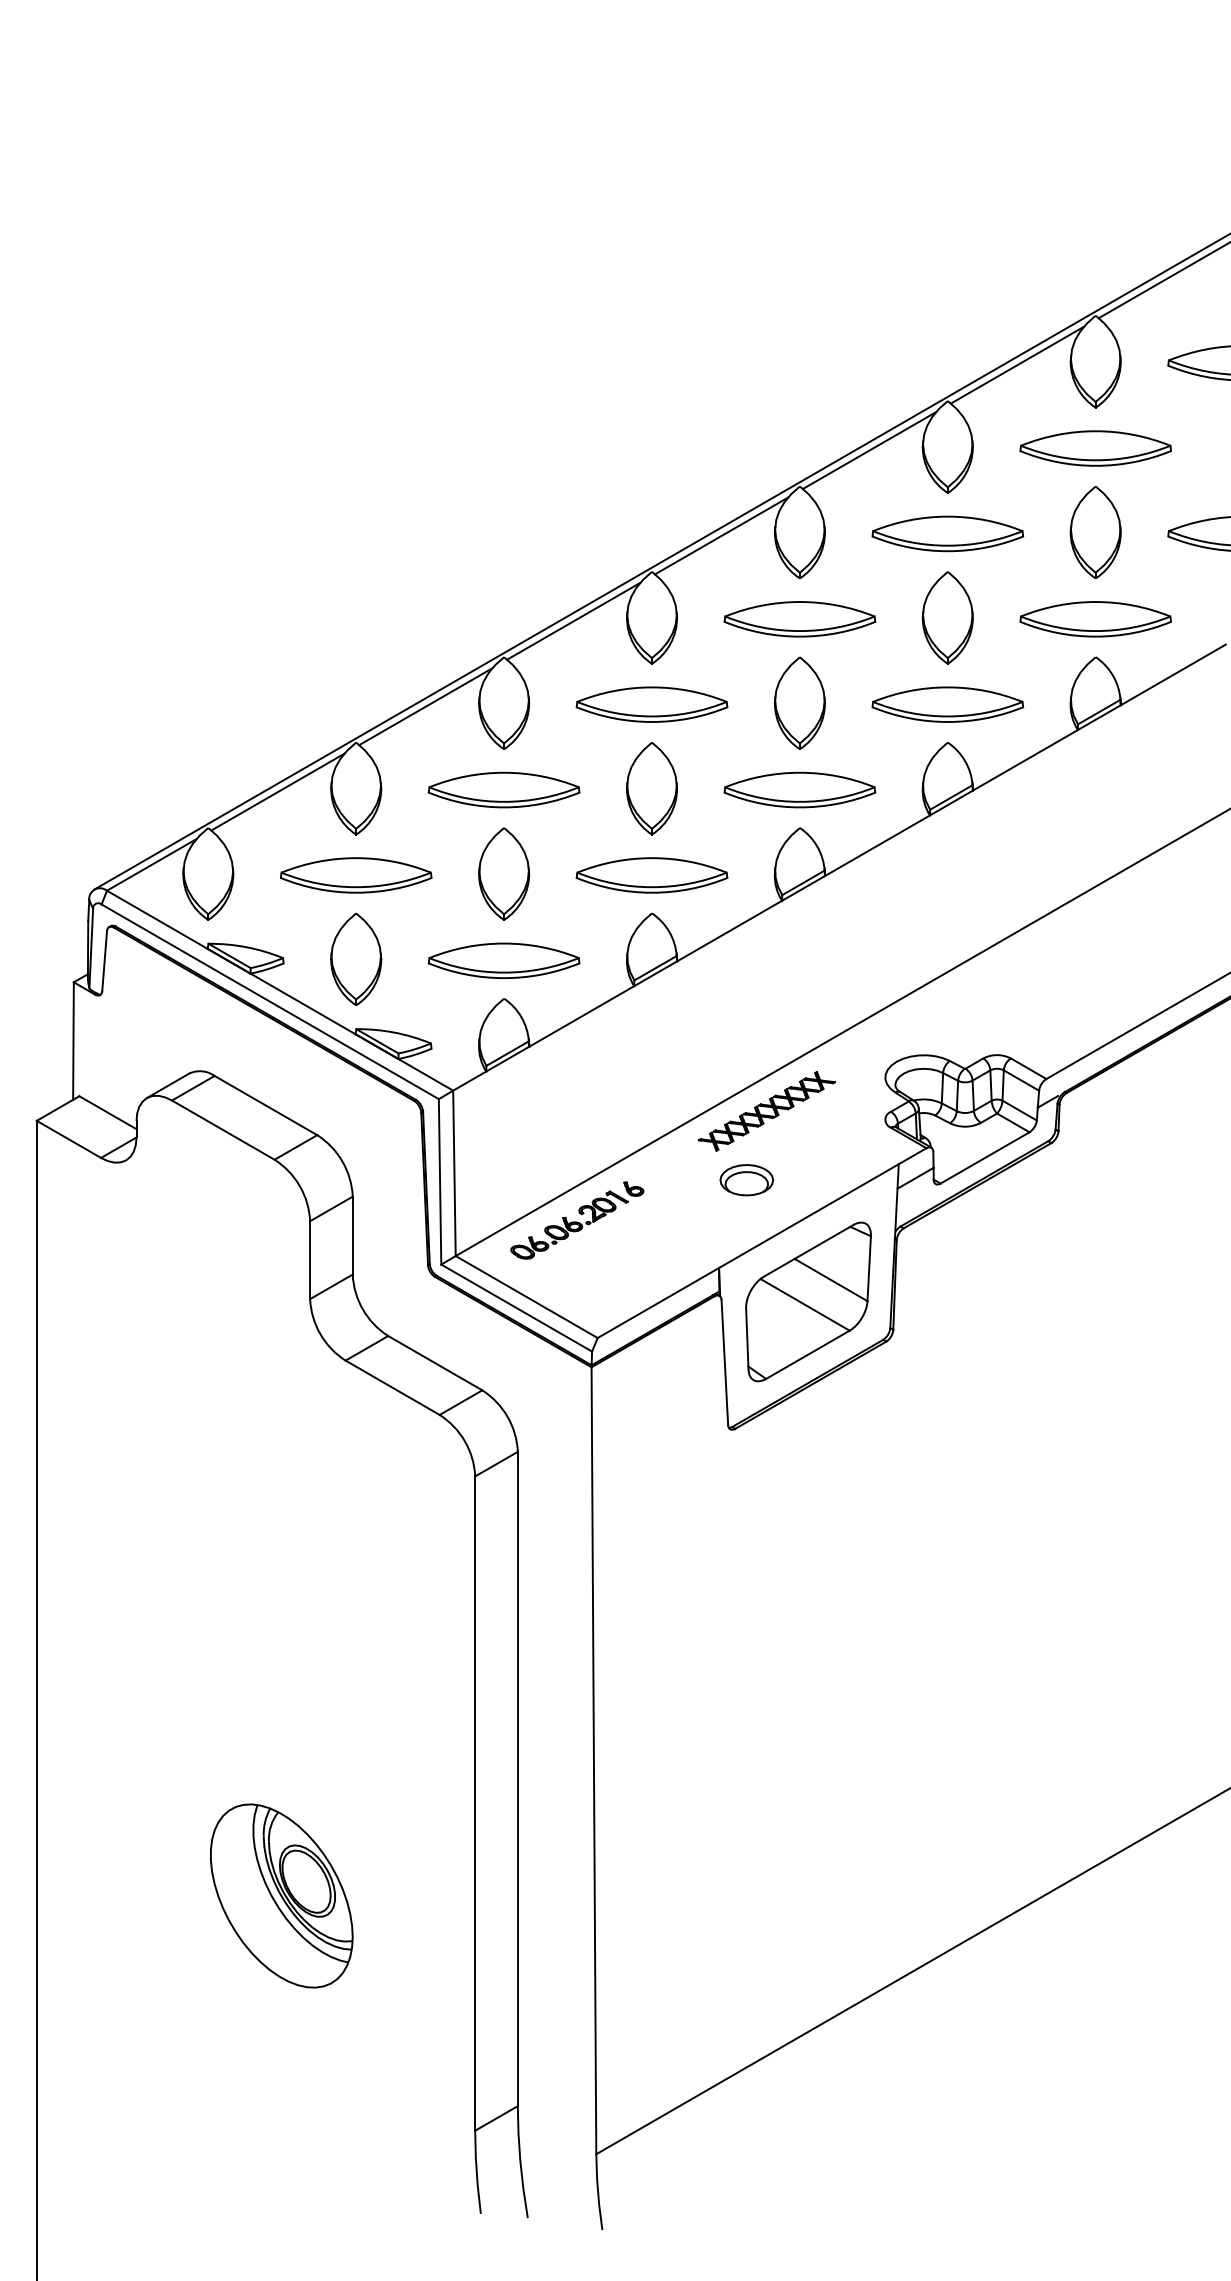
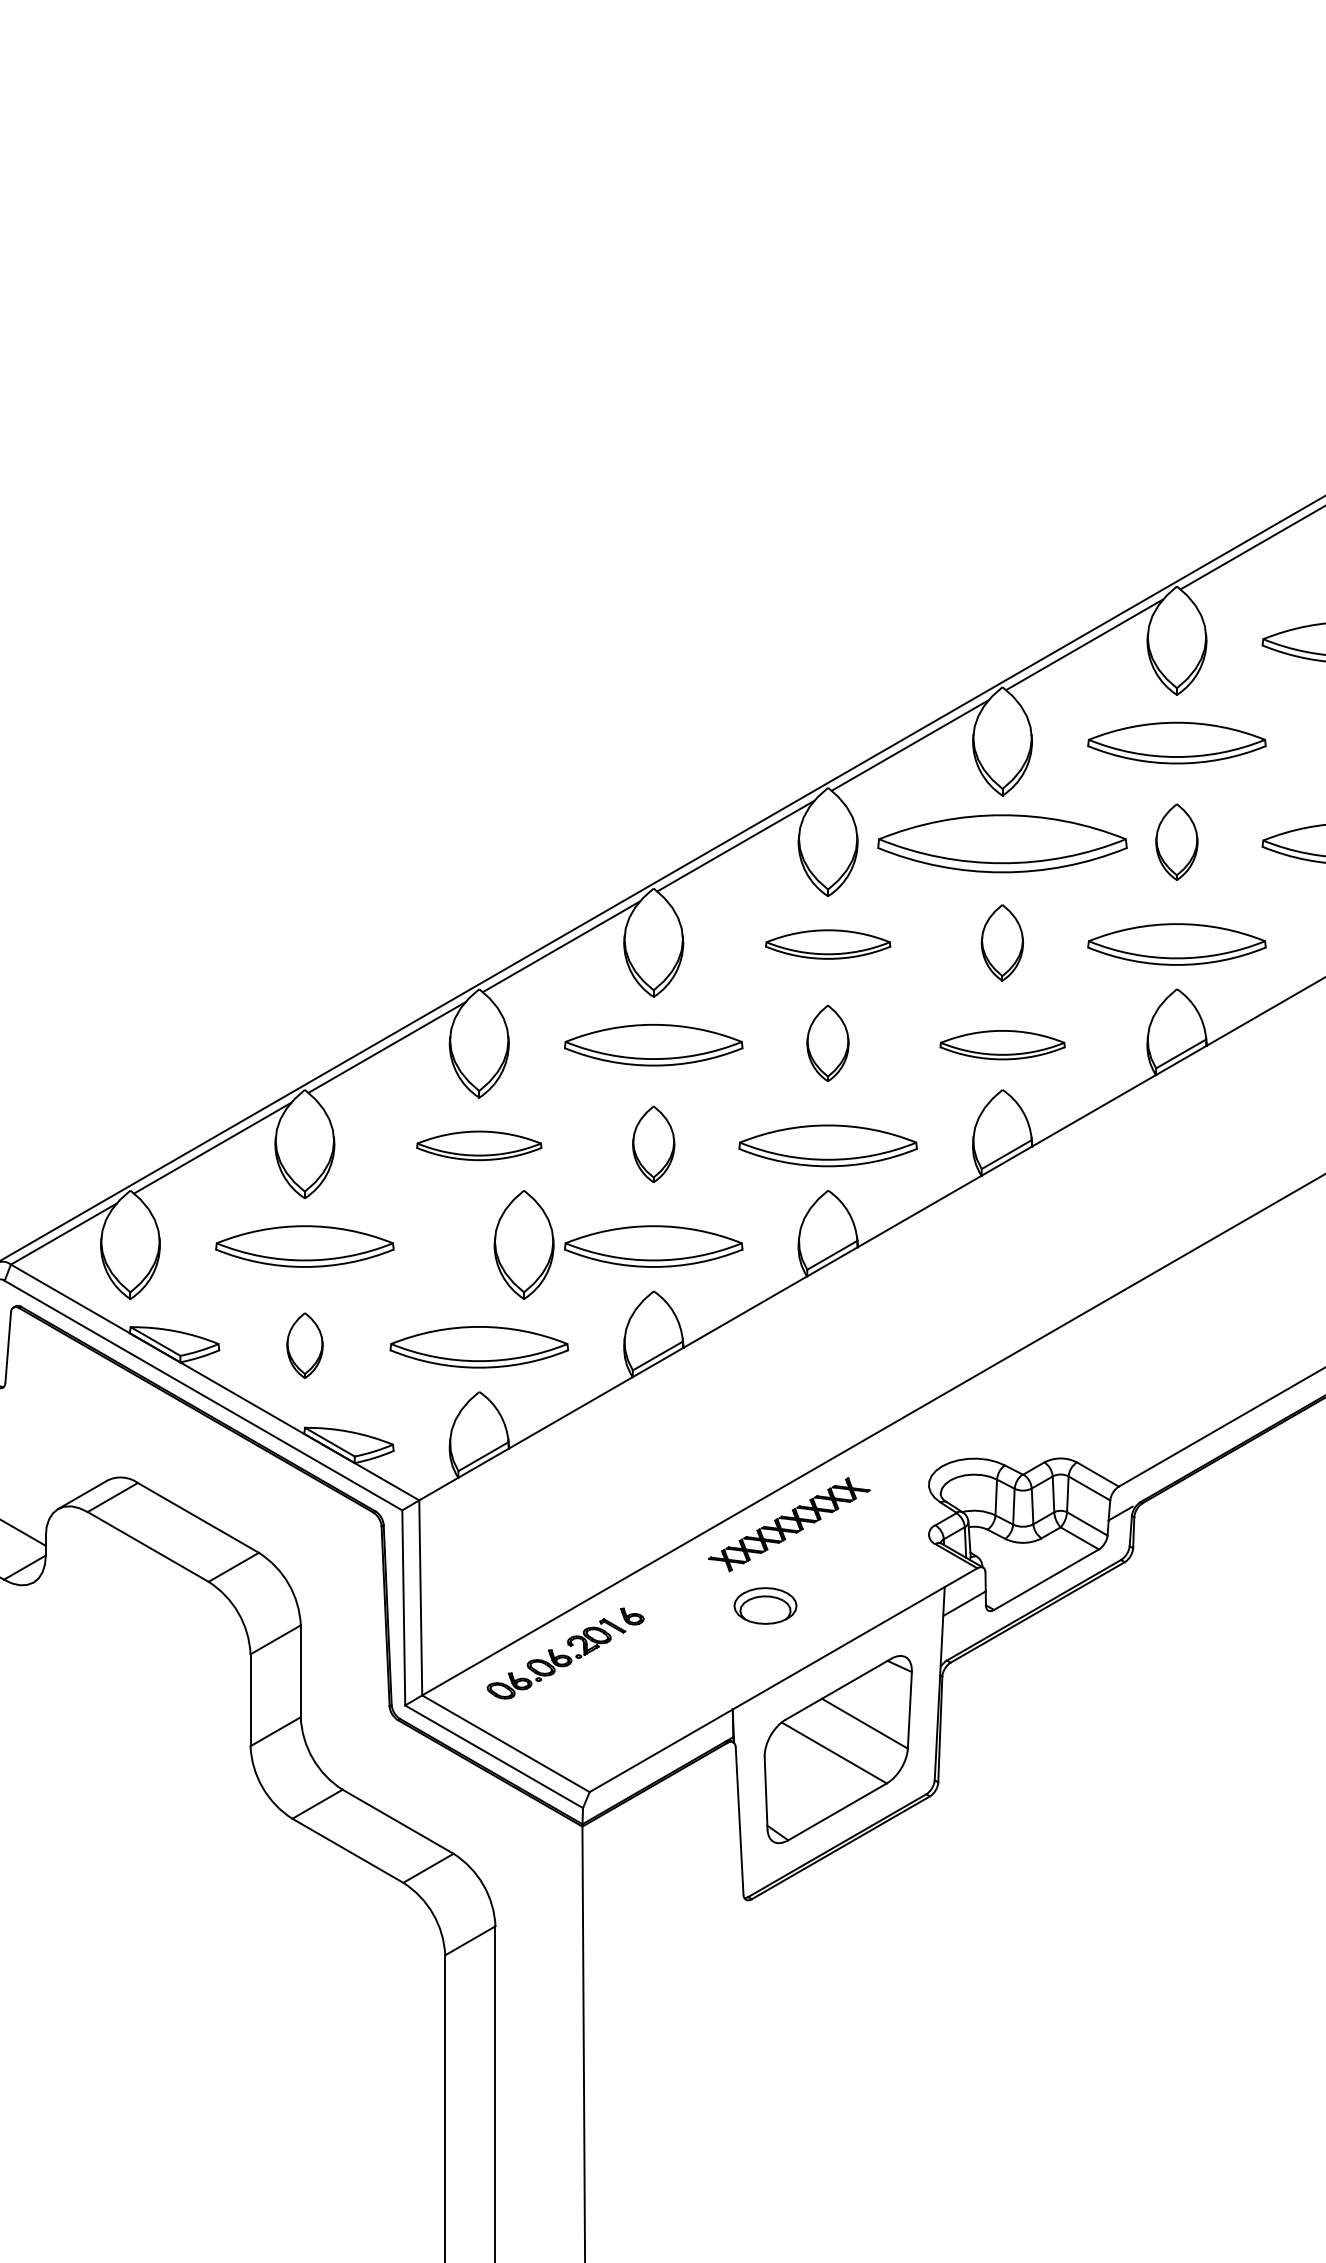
part: (1095, 532) -> (1176, 842), size x0.7
part: (947, 533) -> (1002, 843), size x1.4
part: (947, 617) -> (1002, 942), size x0.7
part: (799, 619) -> (827, 944), size x0.7
part: (799, 702) -> (827, 1042), size x0.7
part: (947, 704) -> (1002, 1044), size x0.7
part: (651, 788) -> (653, 1144), size x0.7
part: (503, 789) -> (478, 1145), size x0.7
part: (504, 873) -> (524, 1244), moved
part: (356, 959) -> (305, 1345), size x0.6

